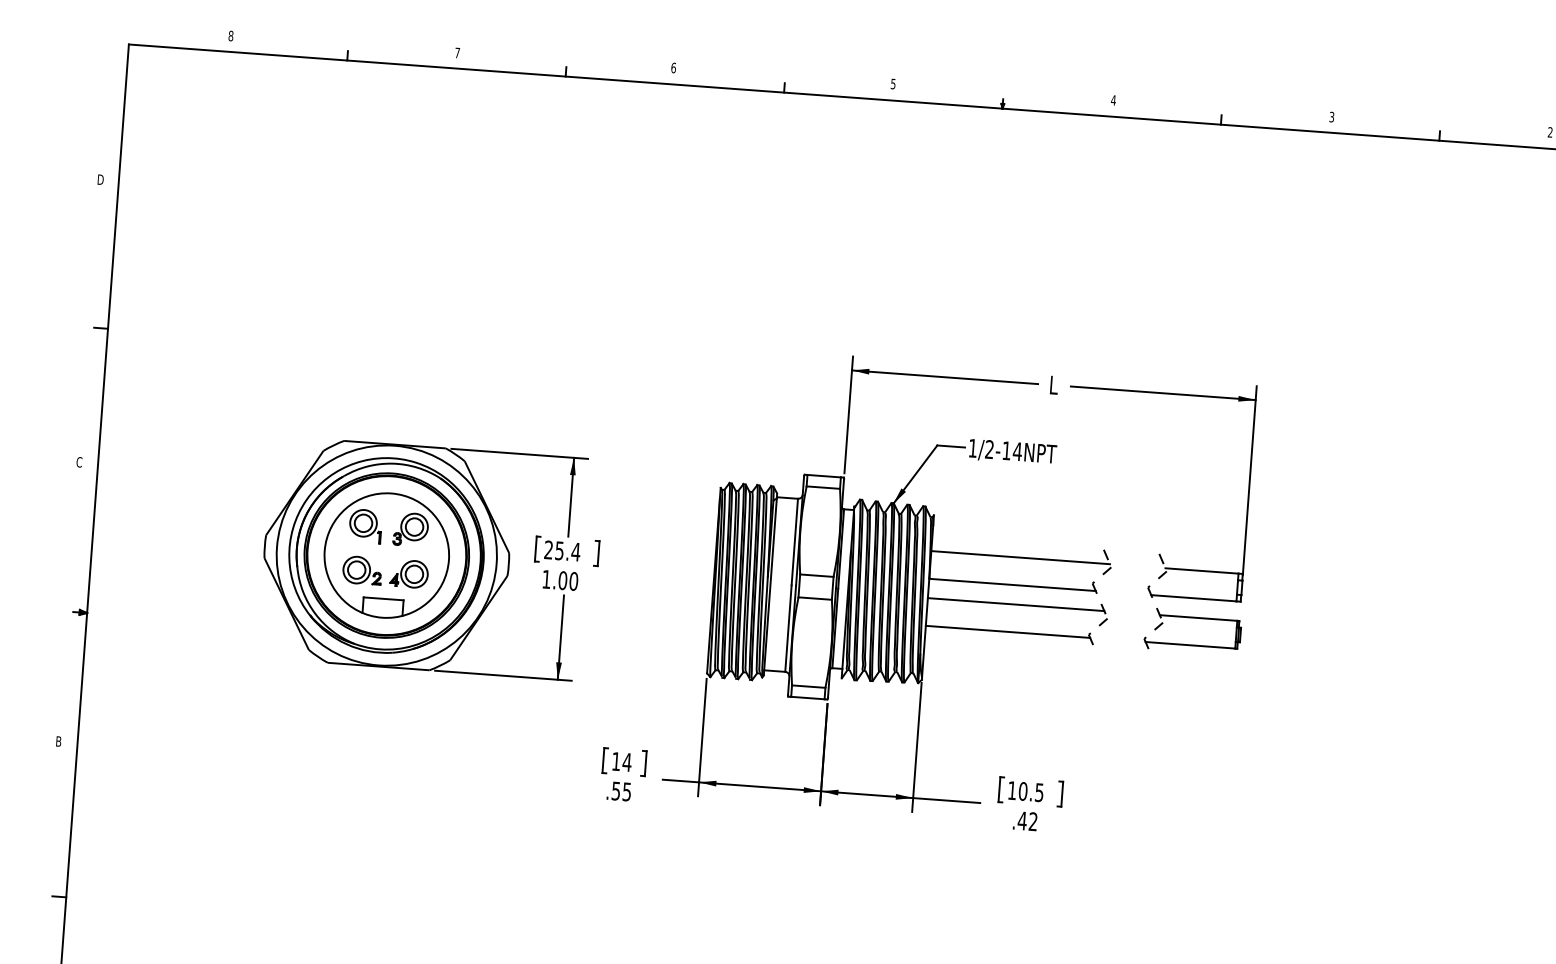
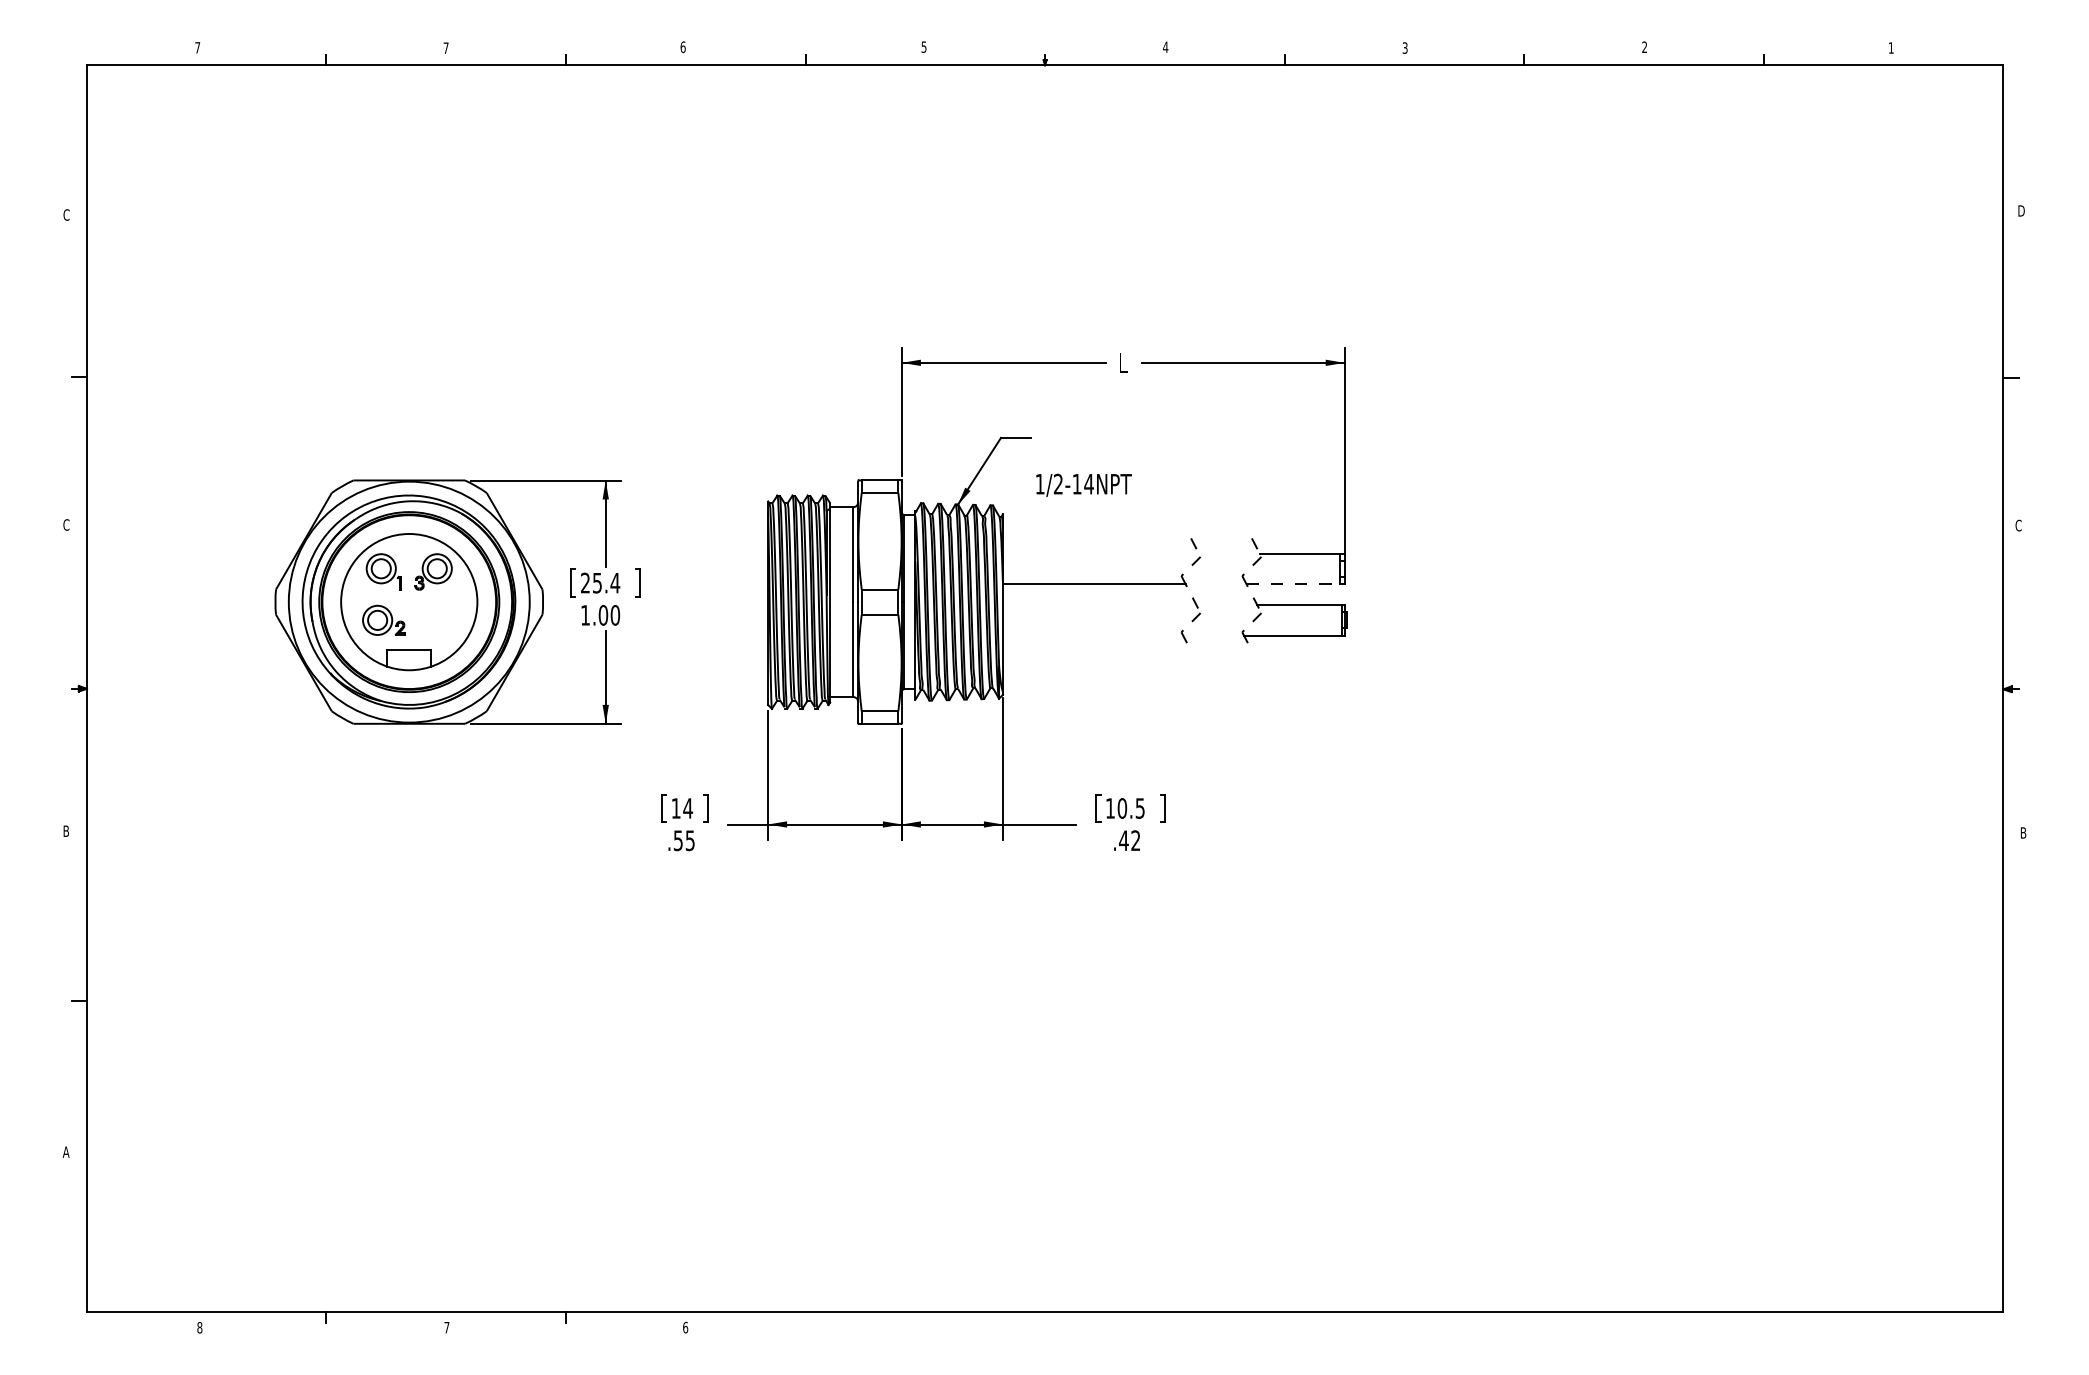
text: (230, 35) -> (197, 47), 8 -> 7
text: (100, 179) -> (66, 214), D -> C
text: (1012, 451) -> (1083, 484), moved
line: (1020, 557) -> (1100, 553), removed
part: (409, 573) -> (435, 619), removed
line: (1194, 598) -> (1293, 584), solid -> dashed
line: (1015, 604) -> (1099, 605), removed
line: (1007, 631) -> (1092, 635), removed

